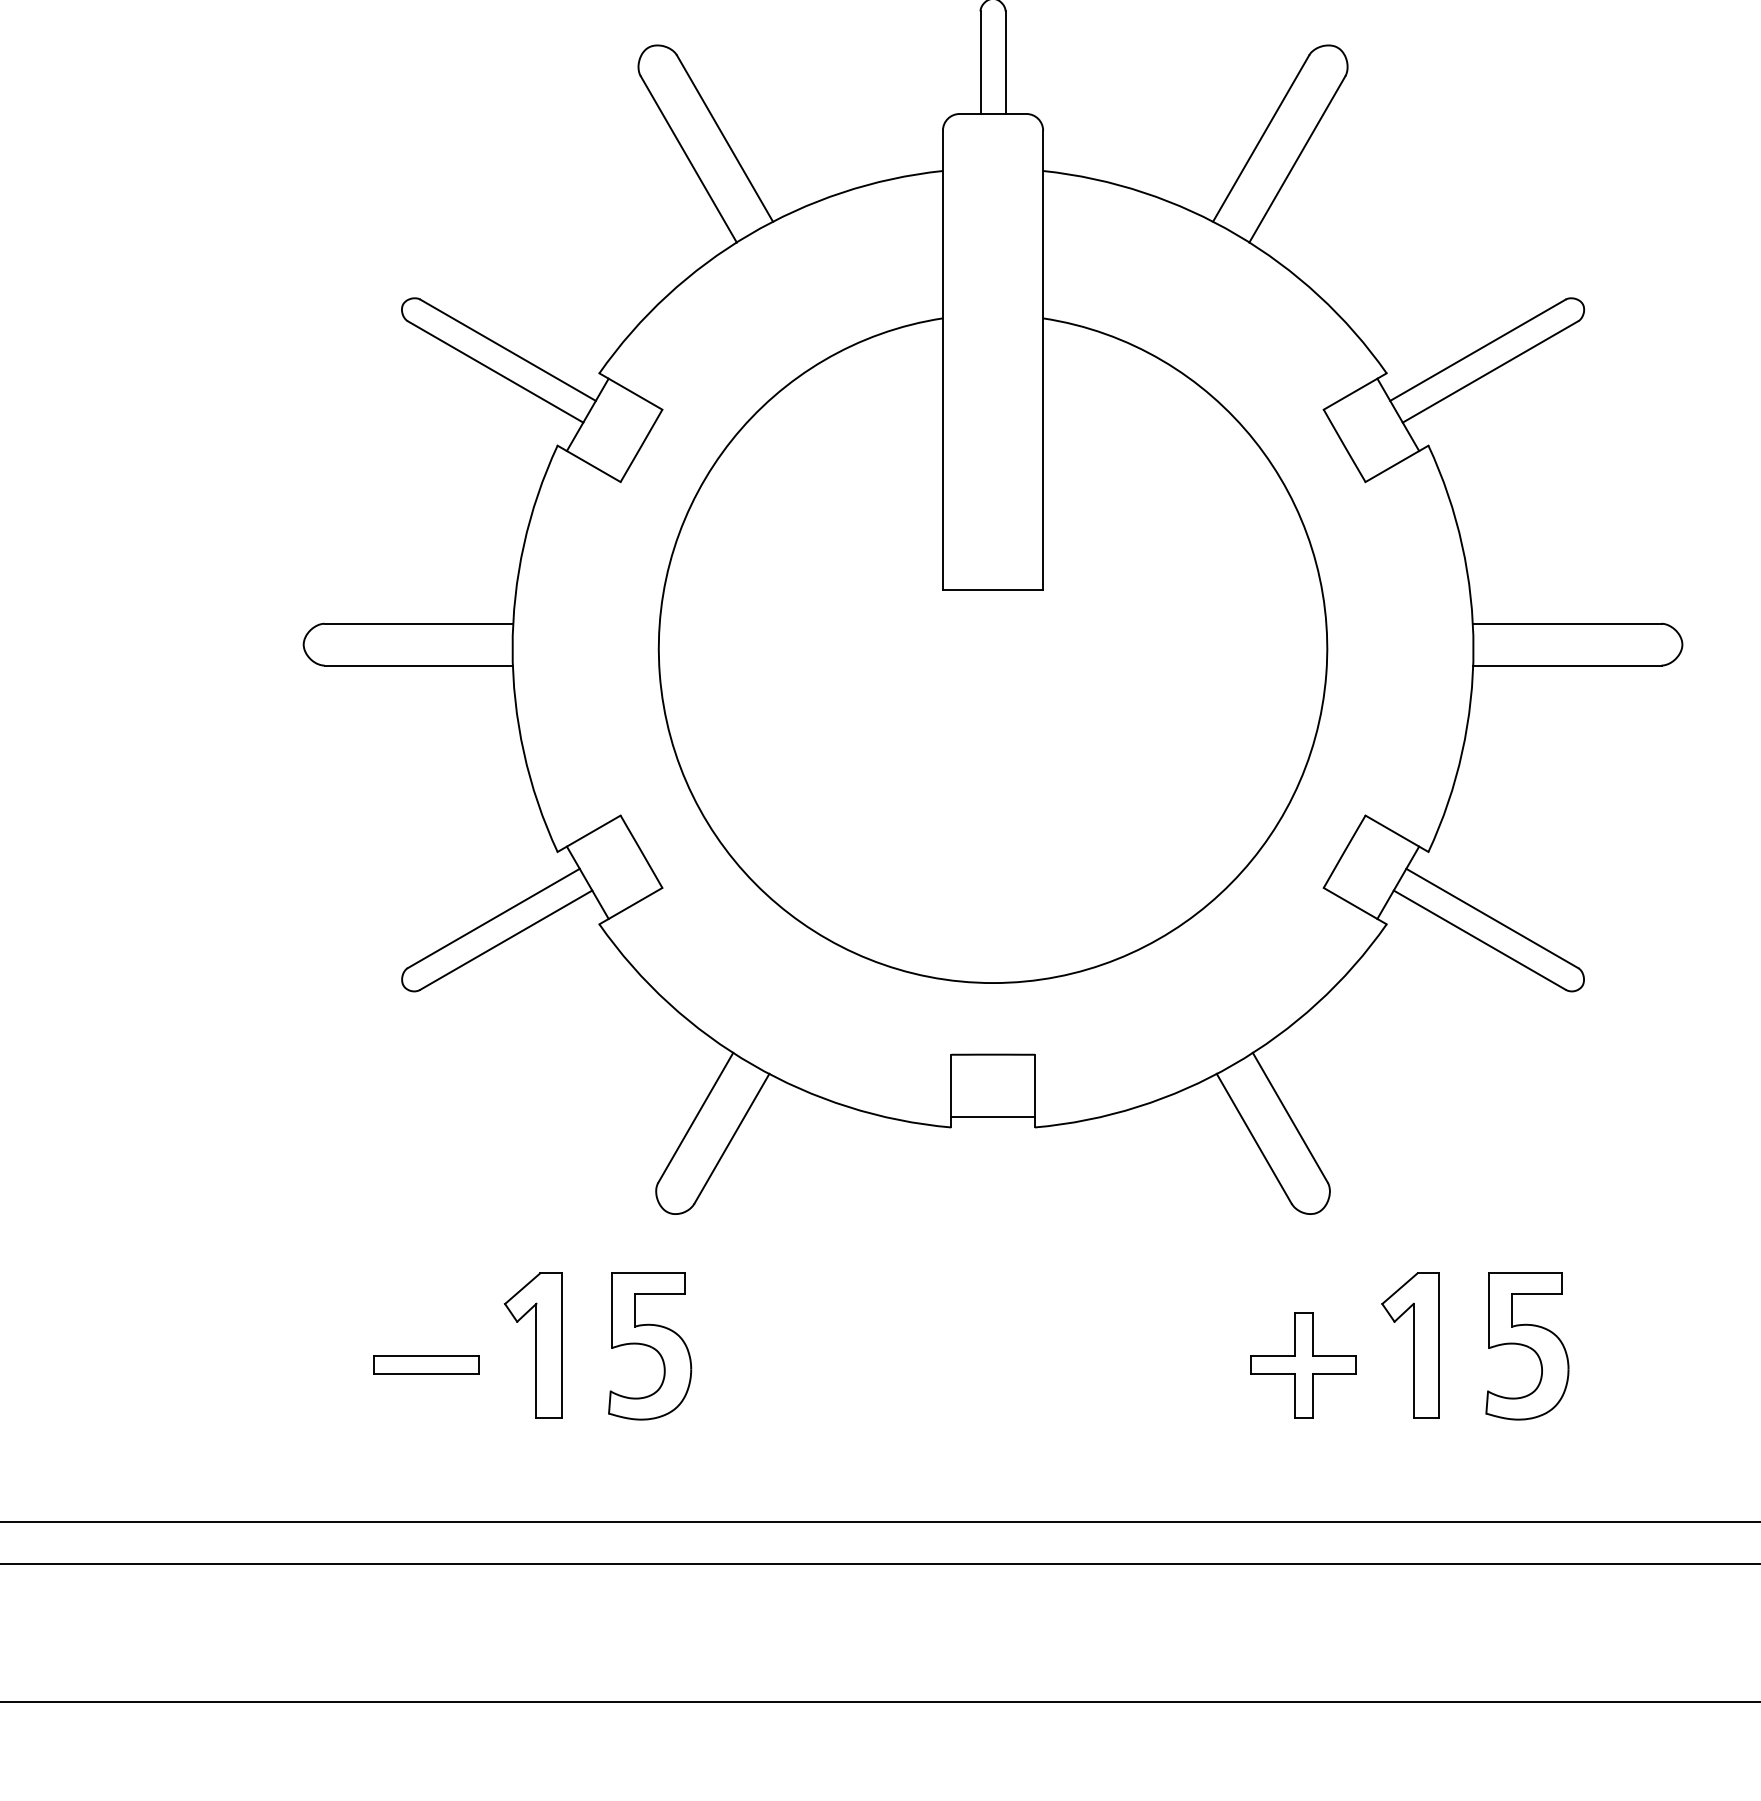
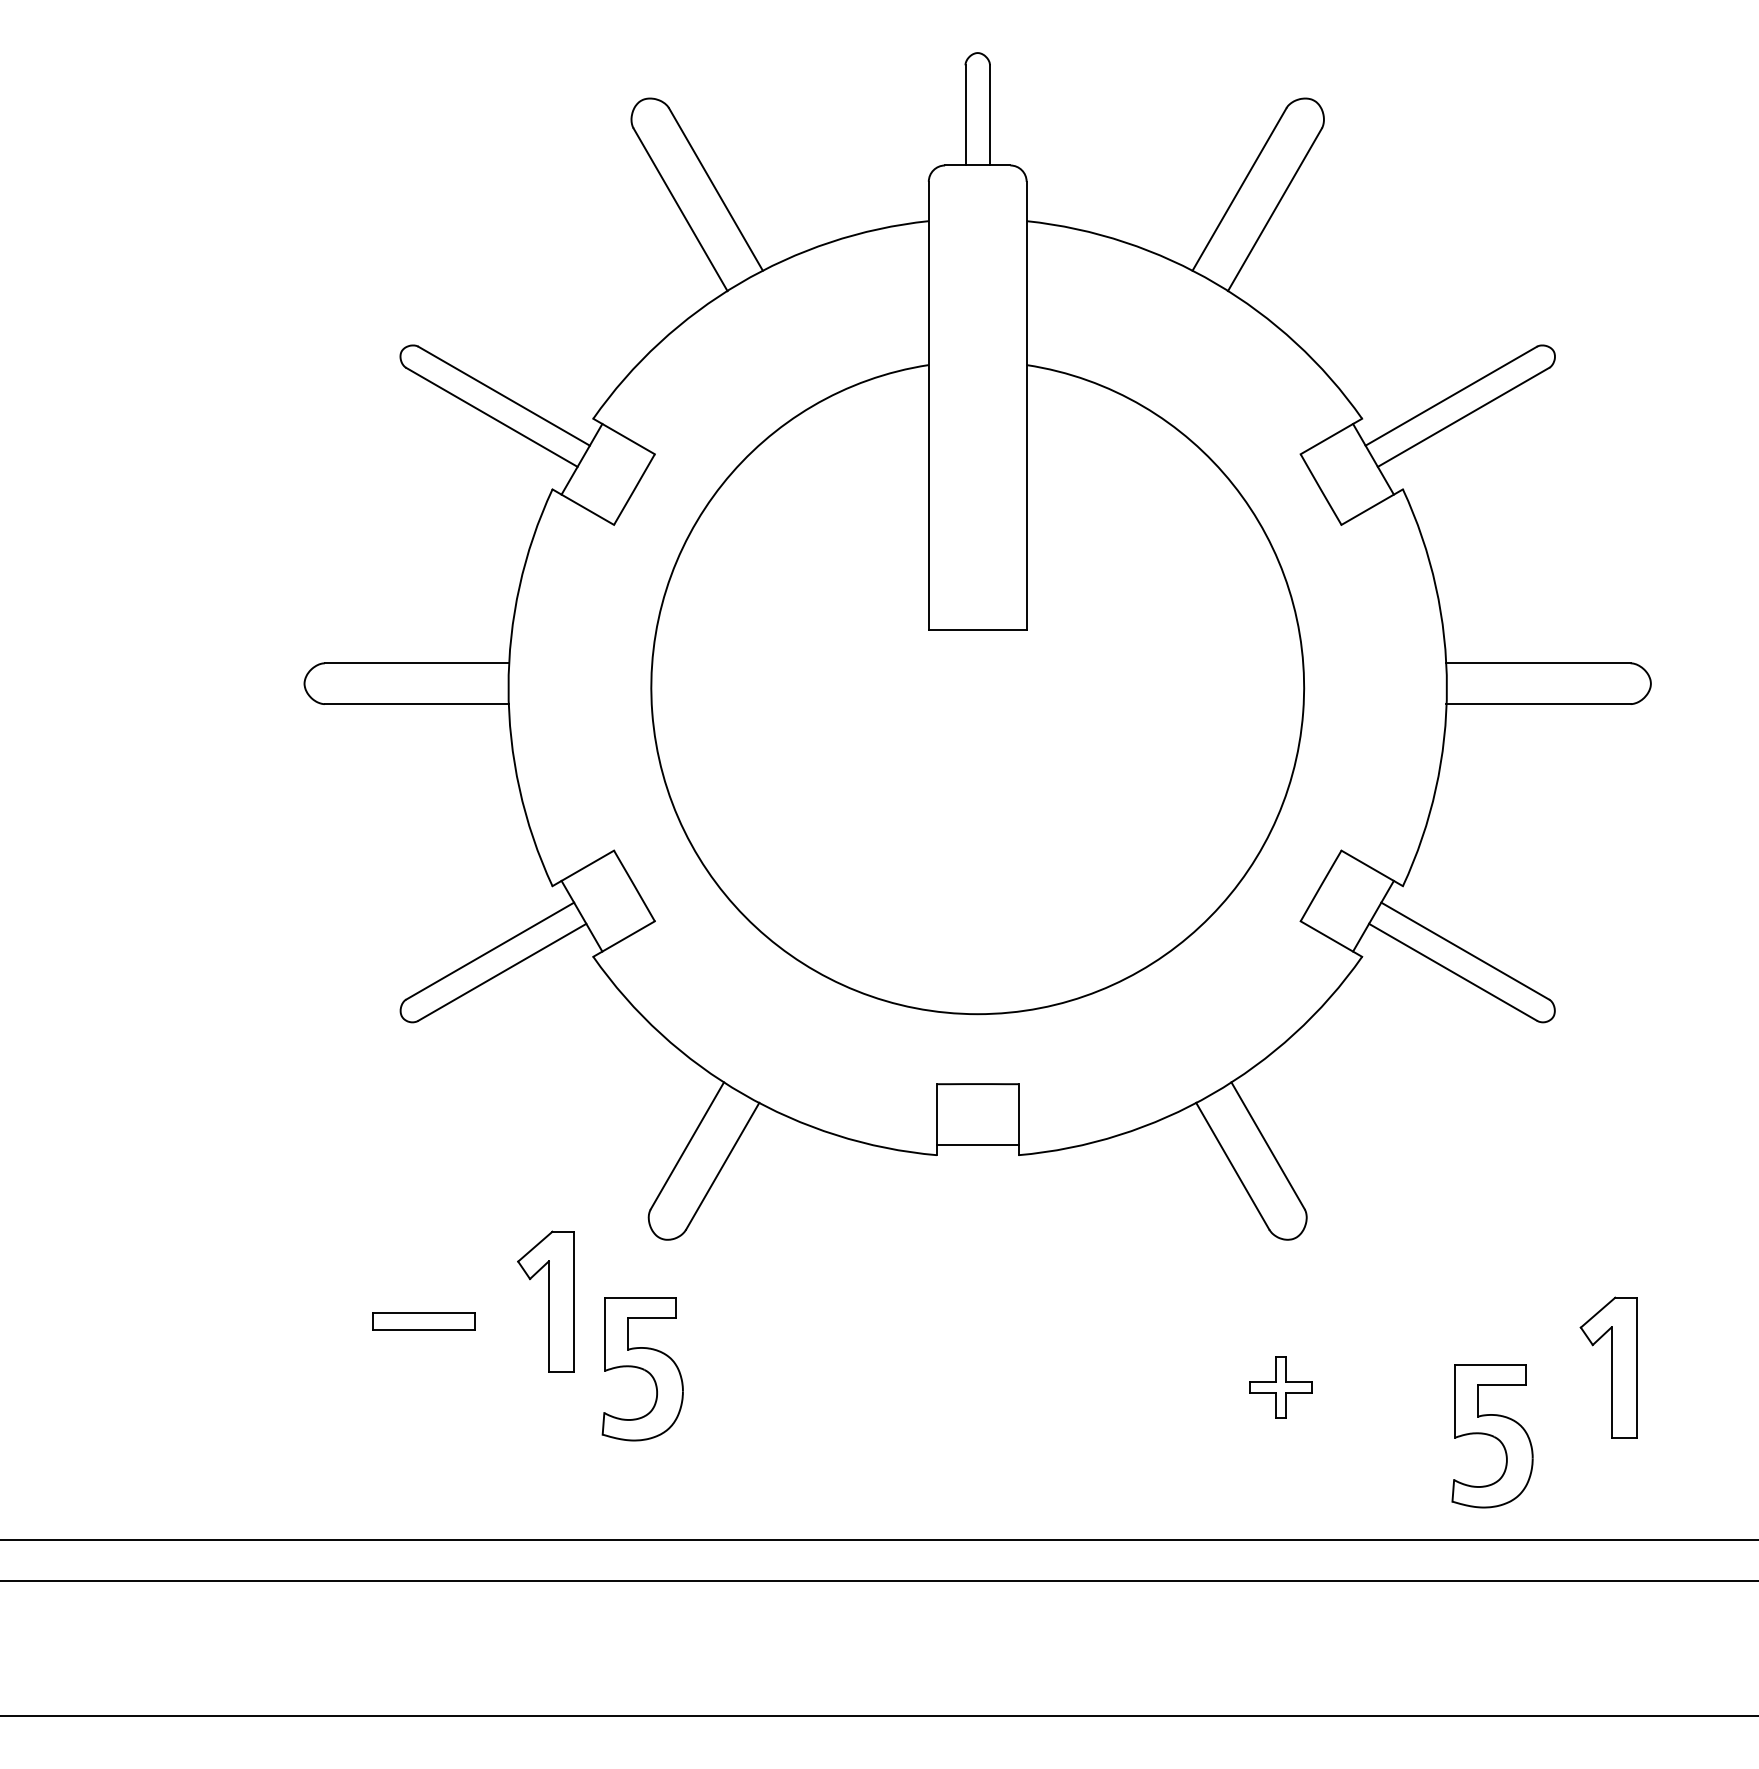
part: (533, 1344) -> (545, 1301), moved
part: (1410, 1344) -> (1608, 1367), moved
part: (1527, 1346) -> (1492, 1436), moved
part: (1303, 1364) -> (1280, 1386), size x0.6
part: (425, 1365) -> (423, 1321), moved

